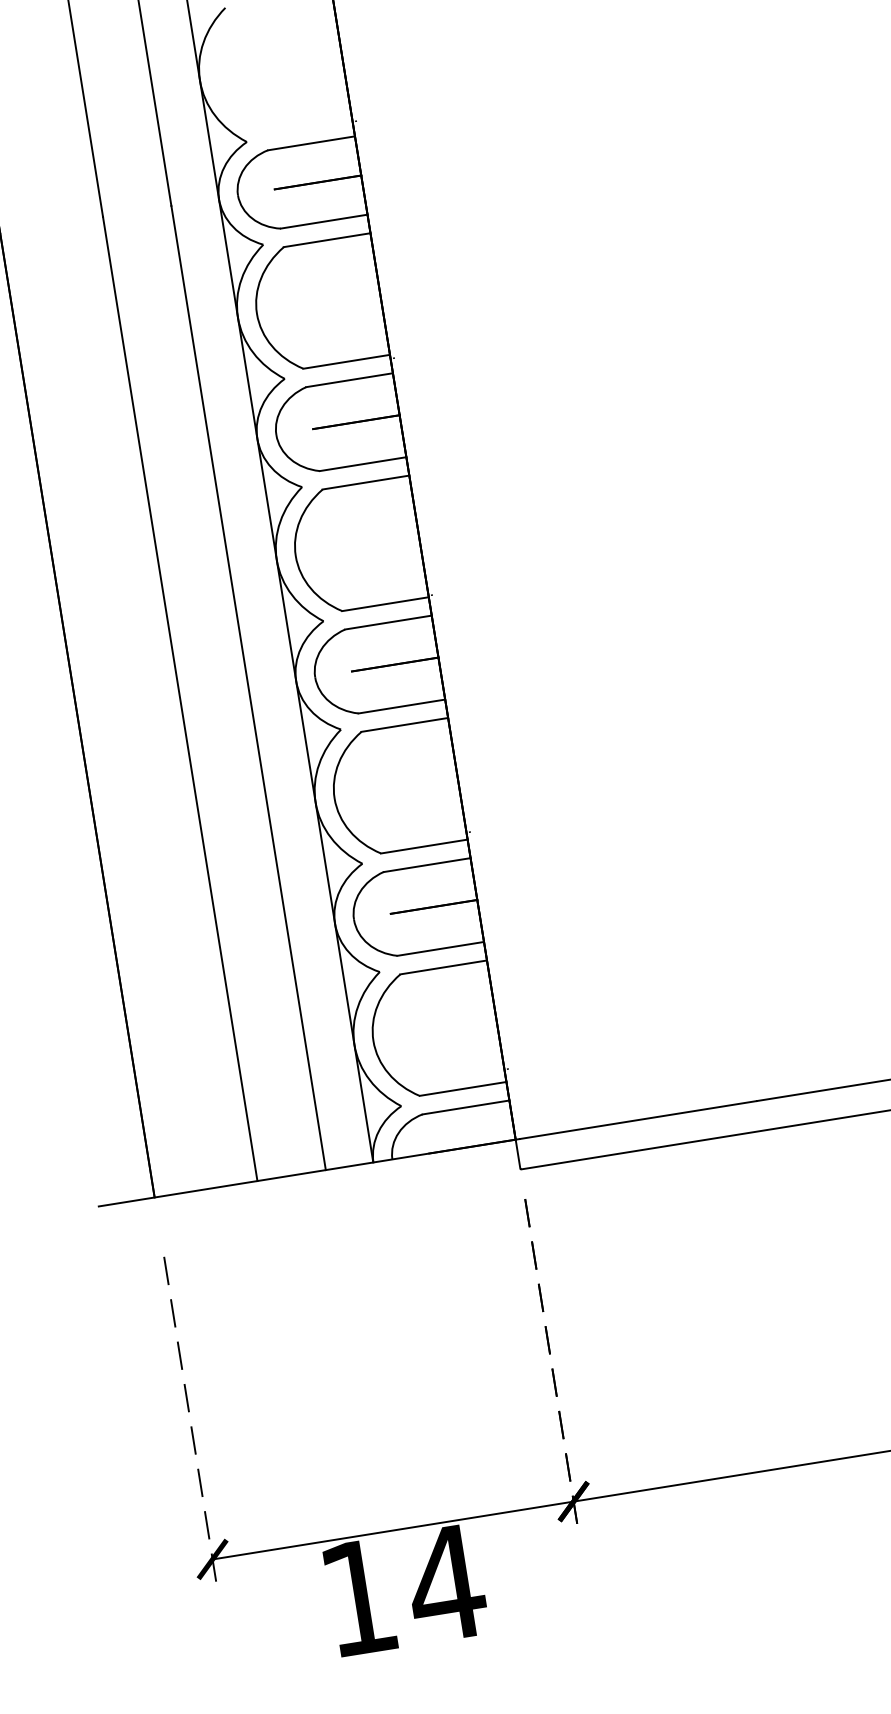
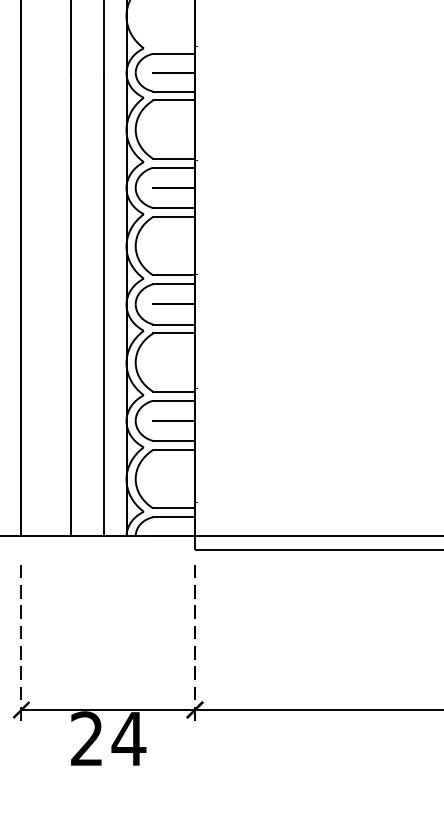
text: (357, 1596) -> (86, 738), 14 -> 24

